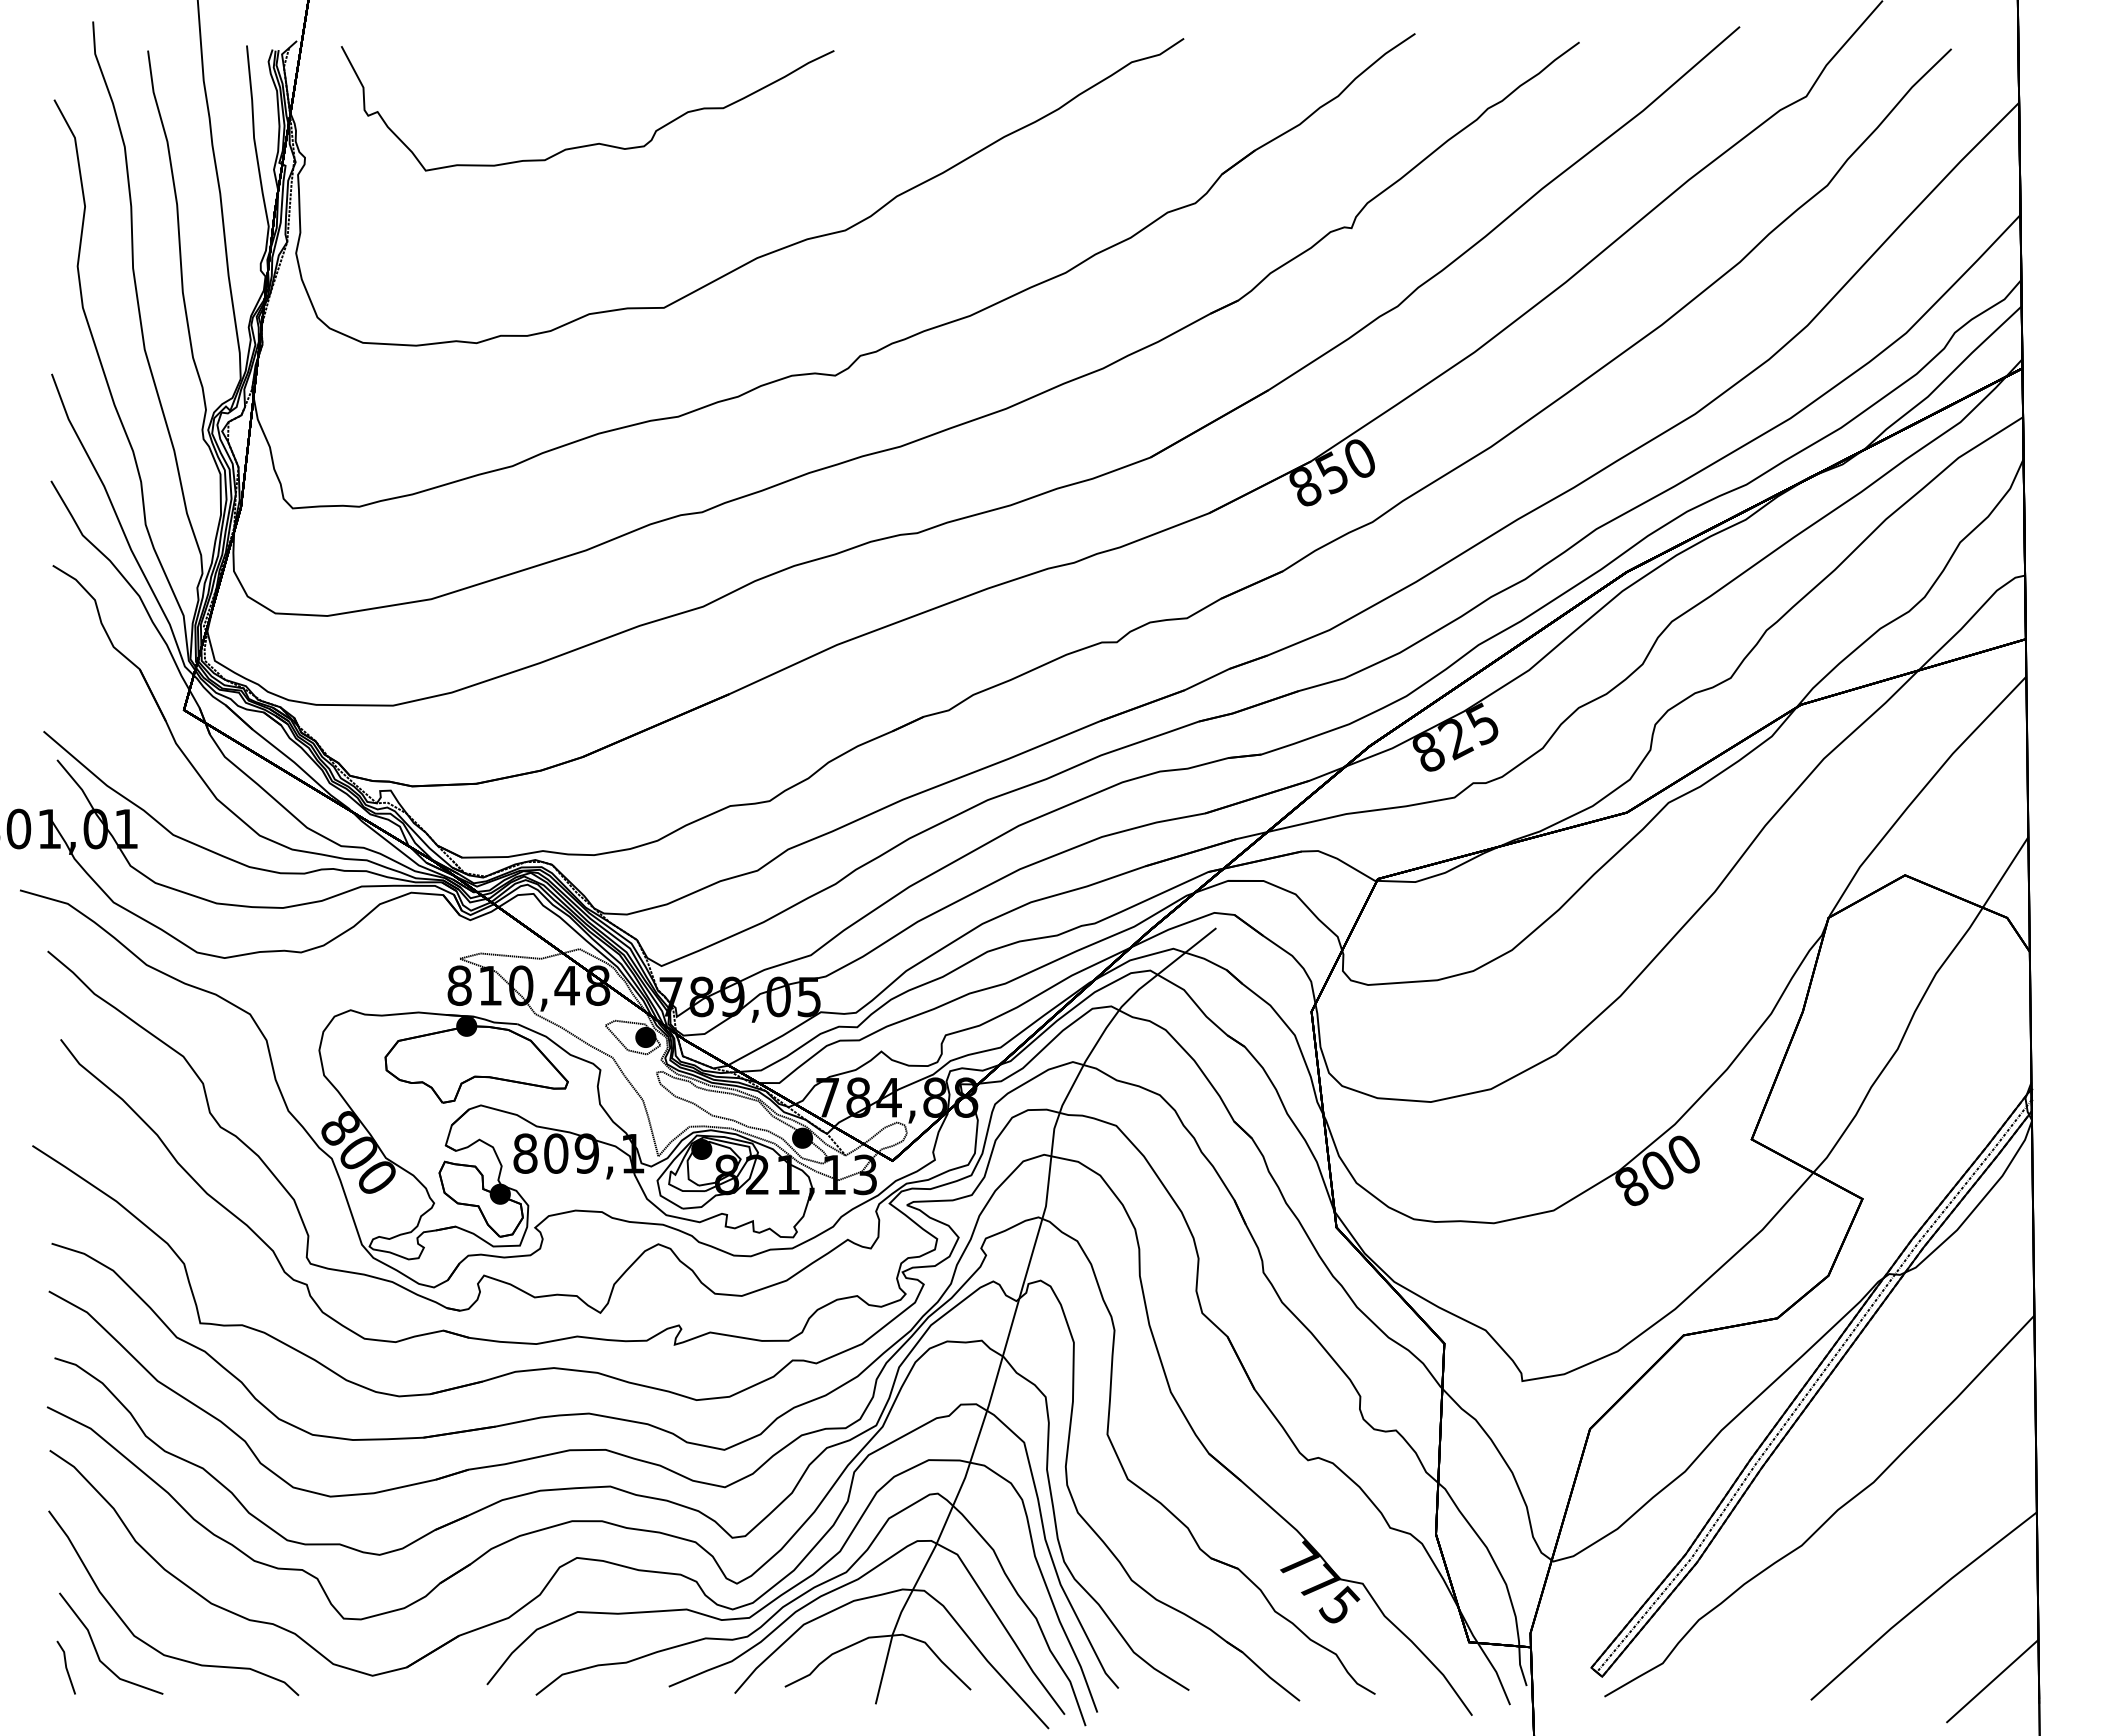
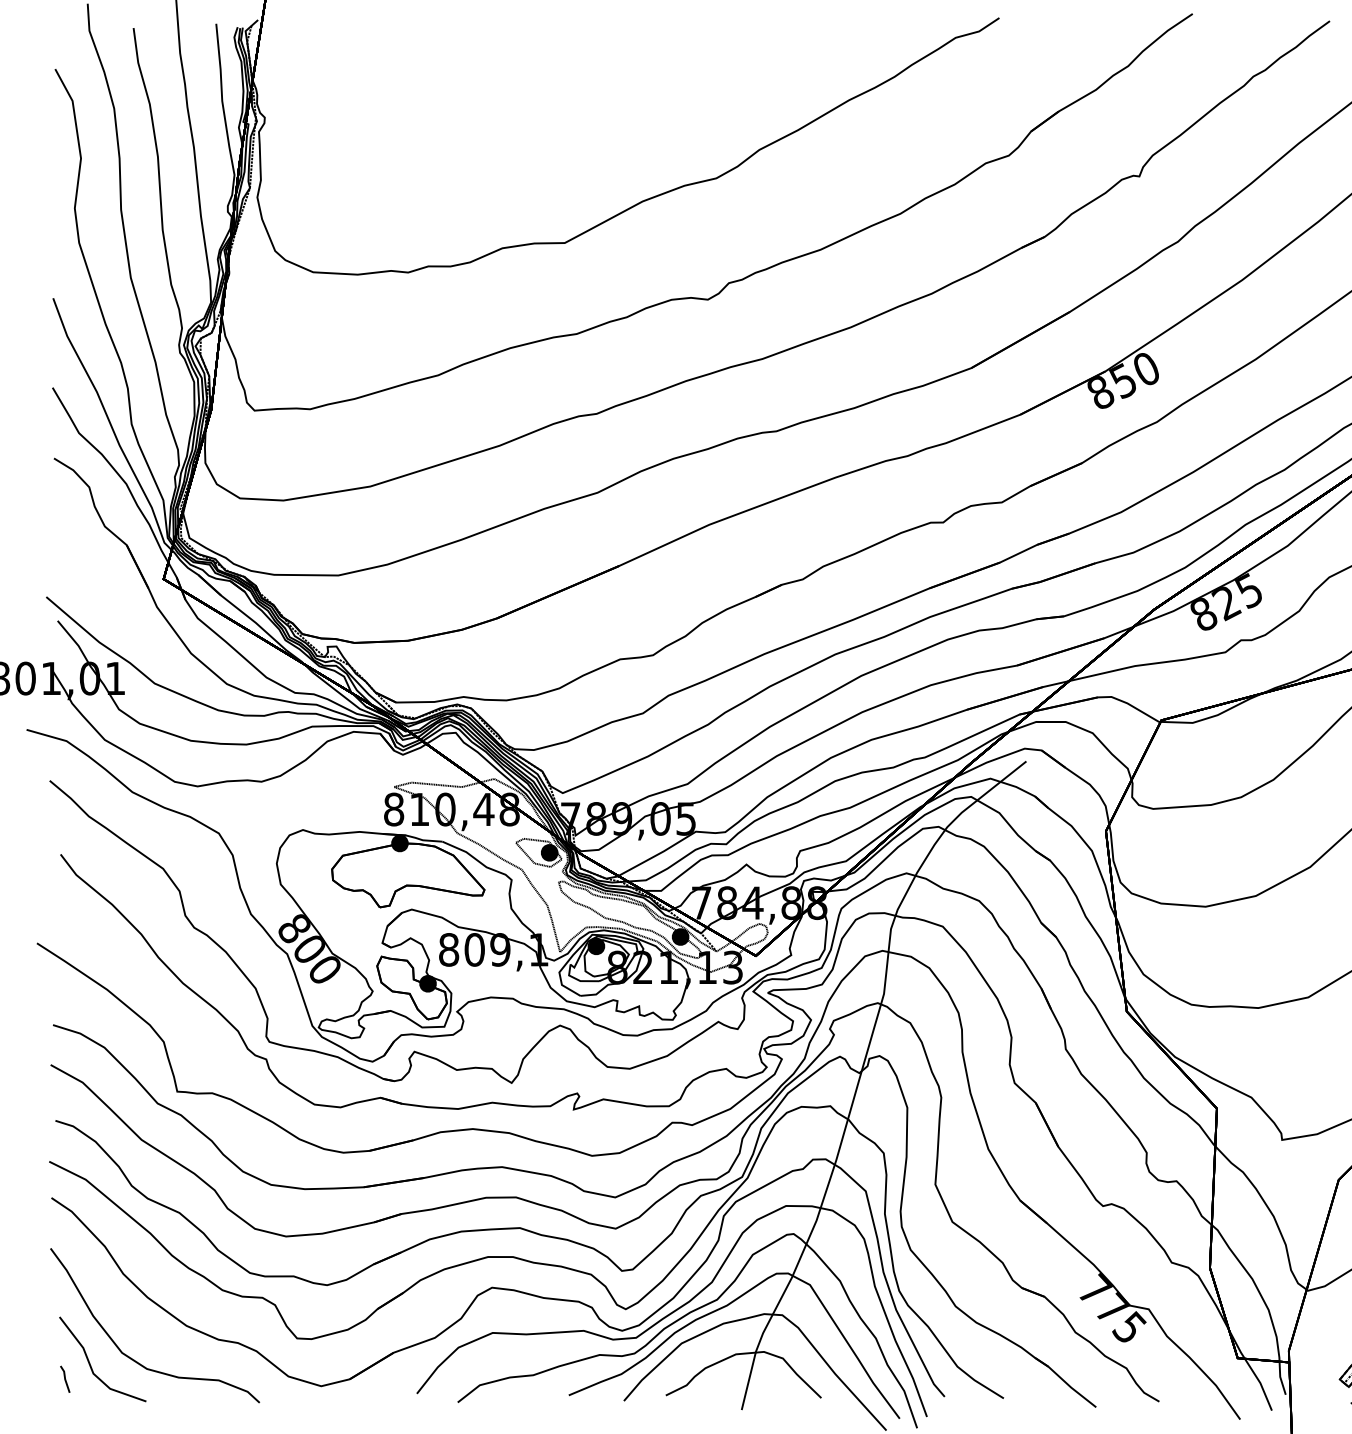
part: (593, 143) -> (505, 105), removed
part: (65, 1667) -> (64, 1379), size x0.6

